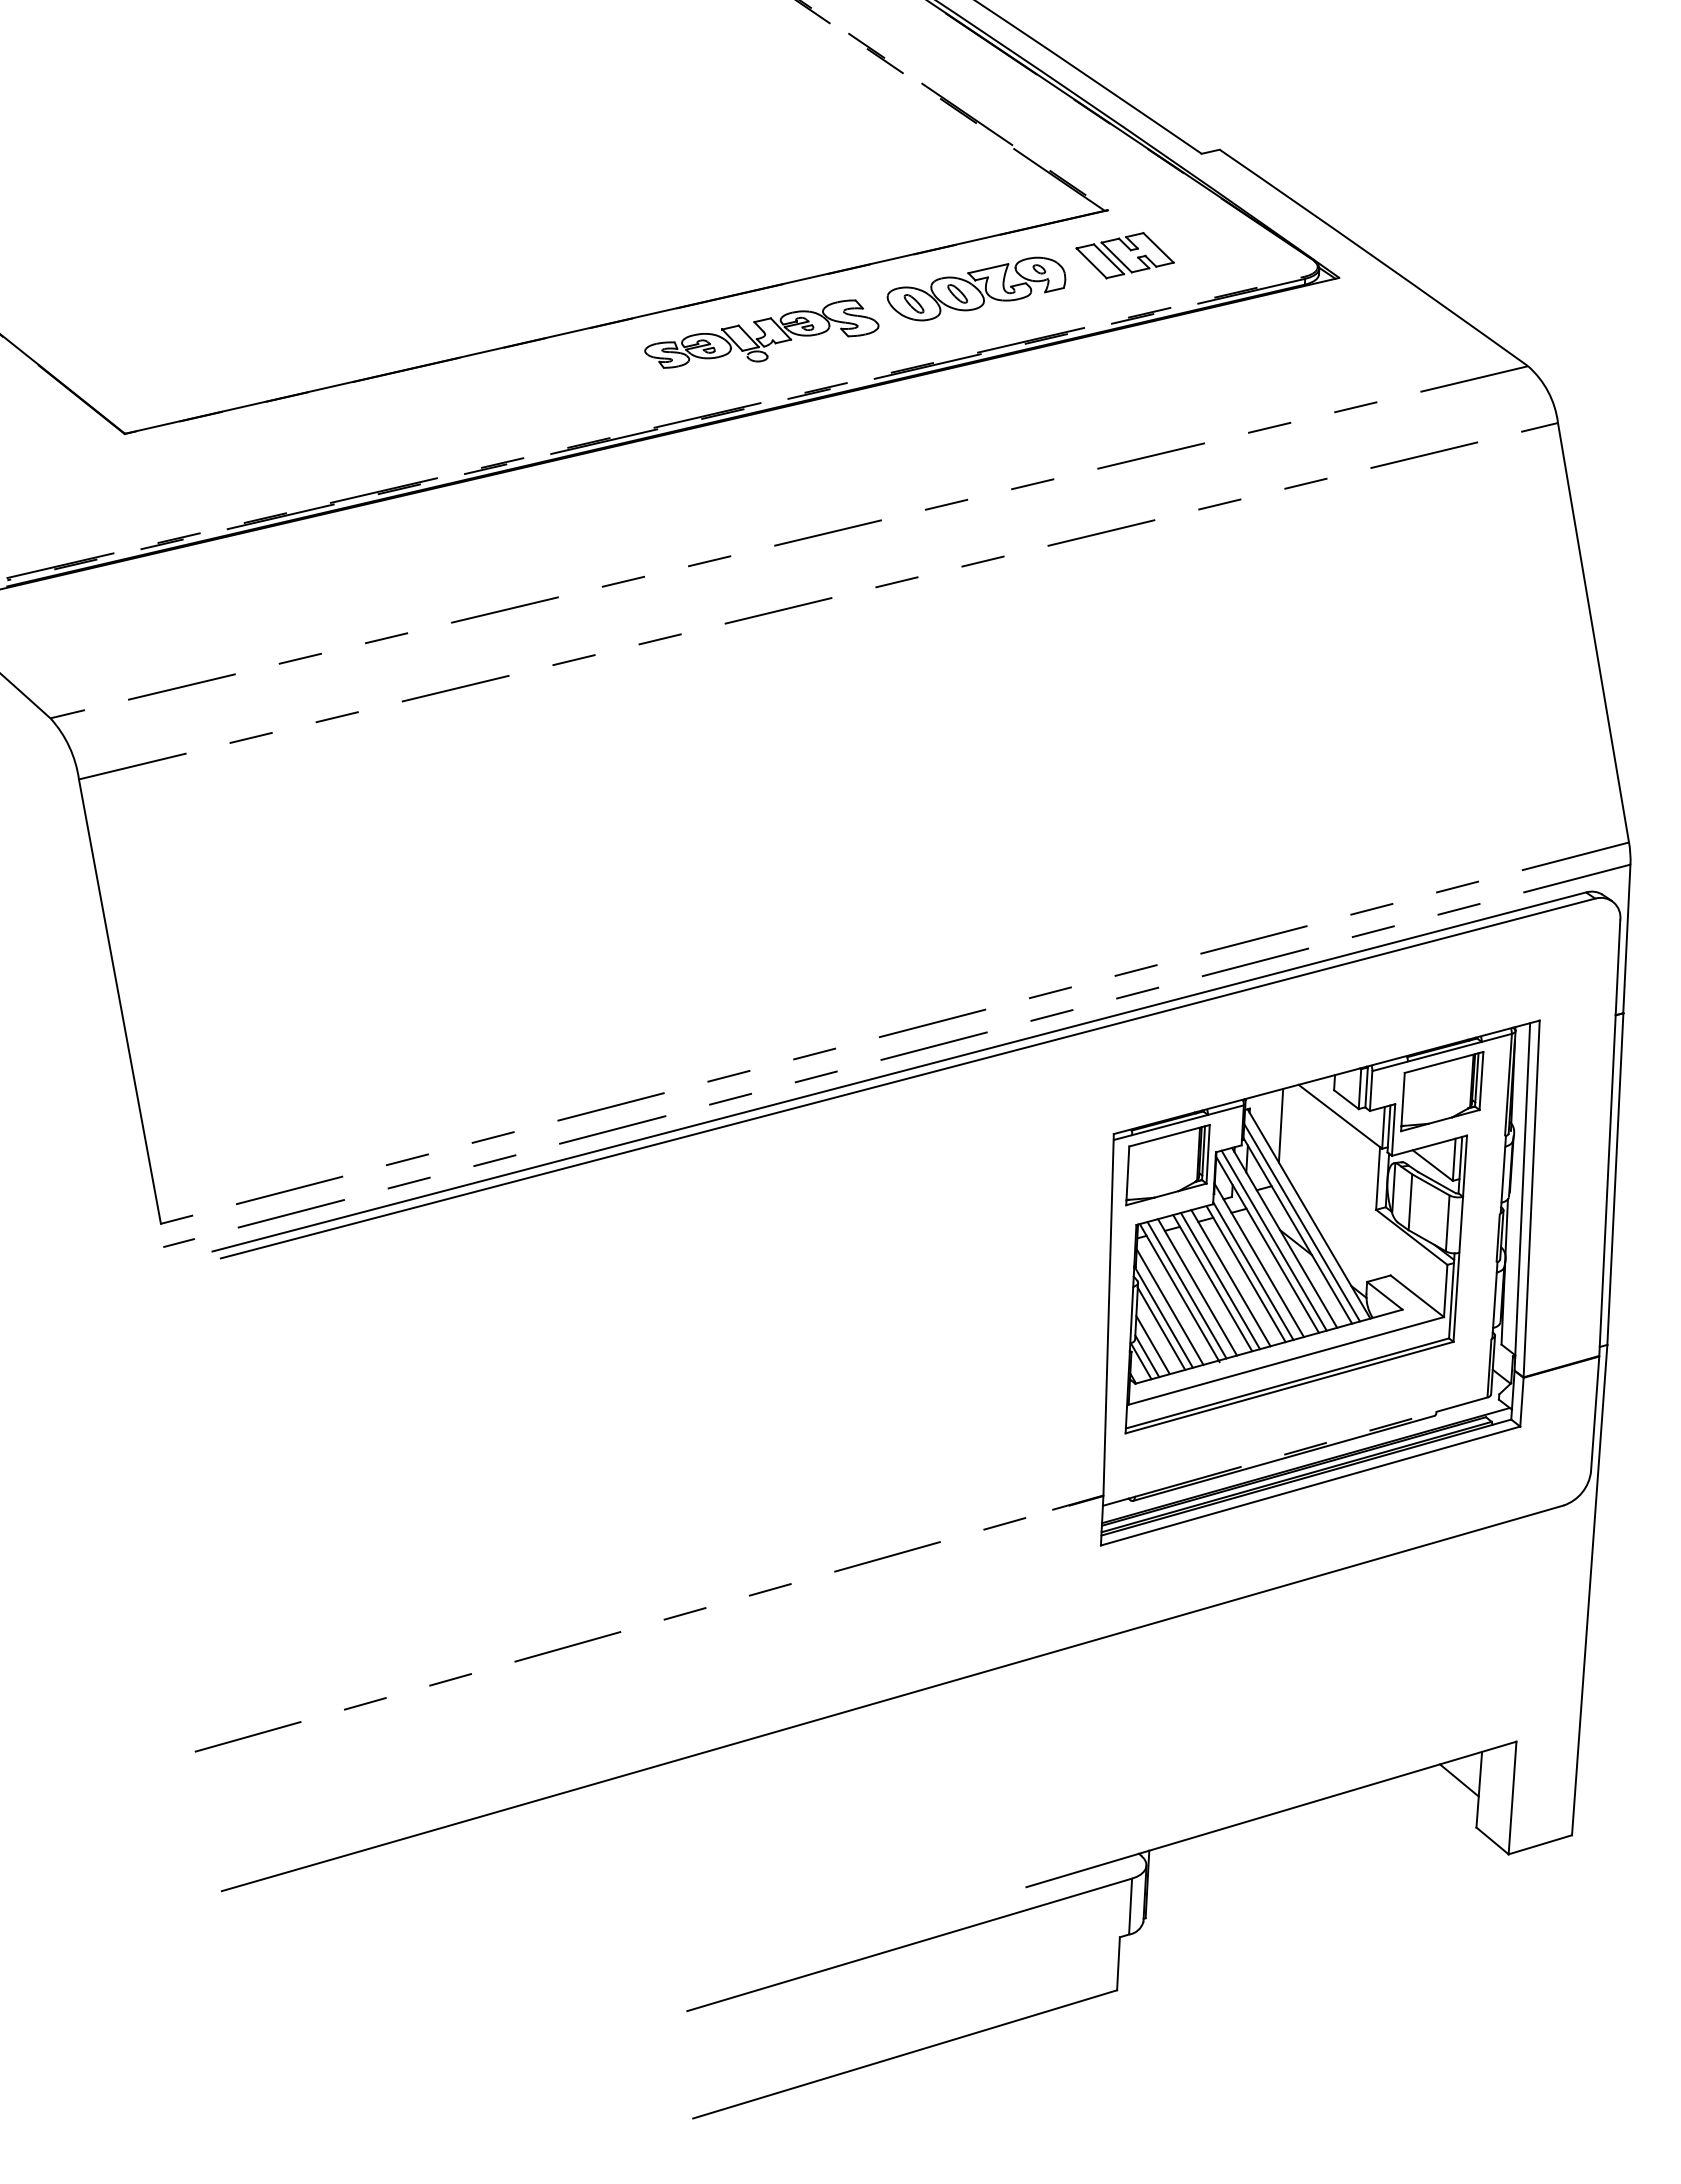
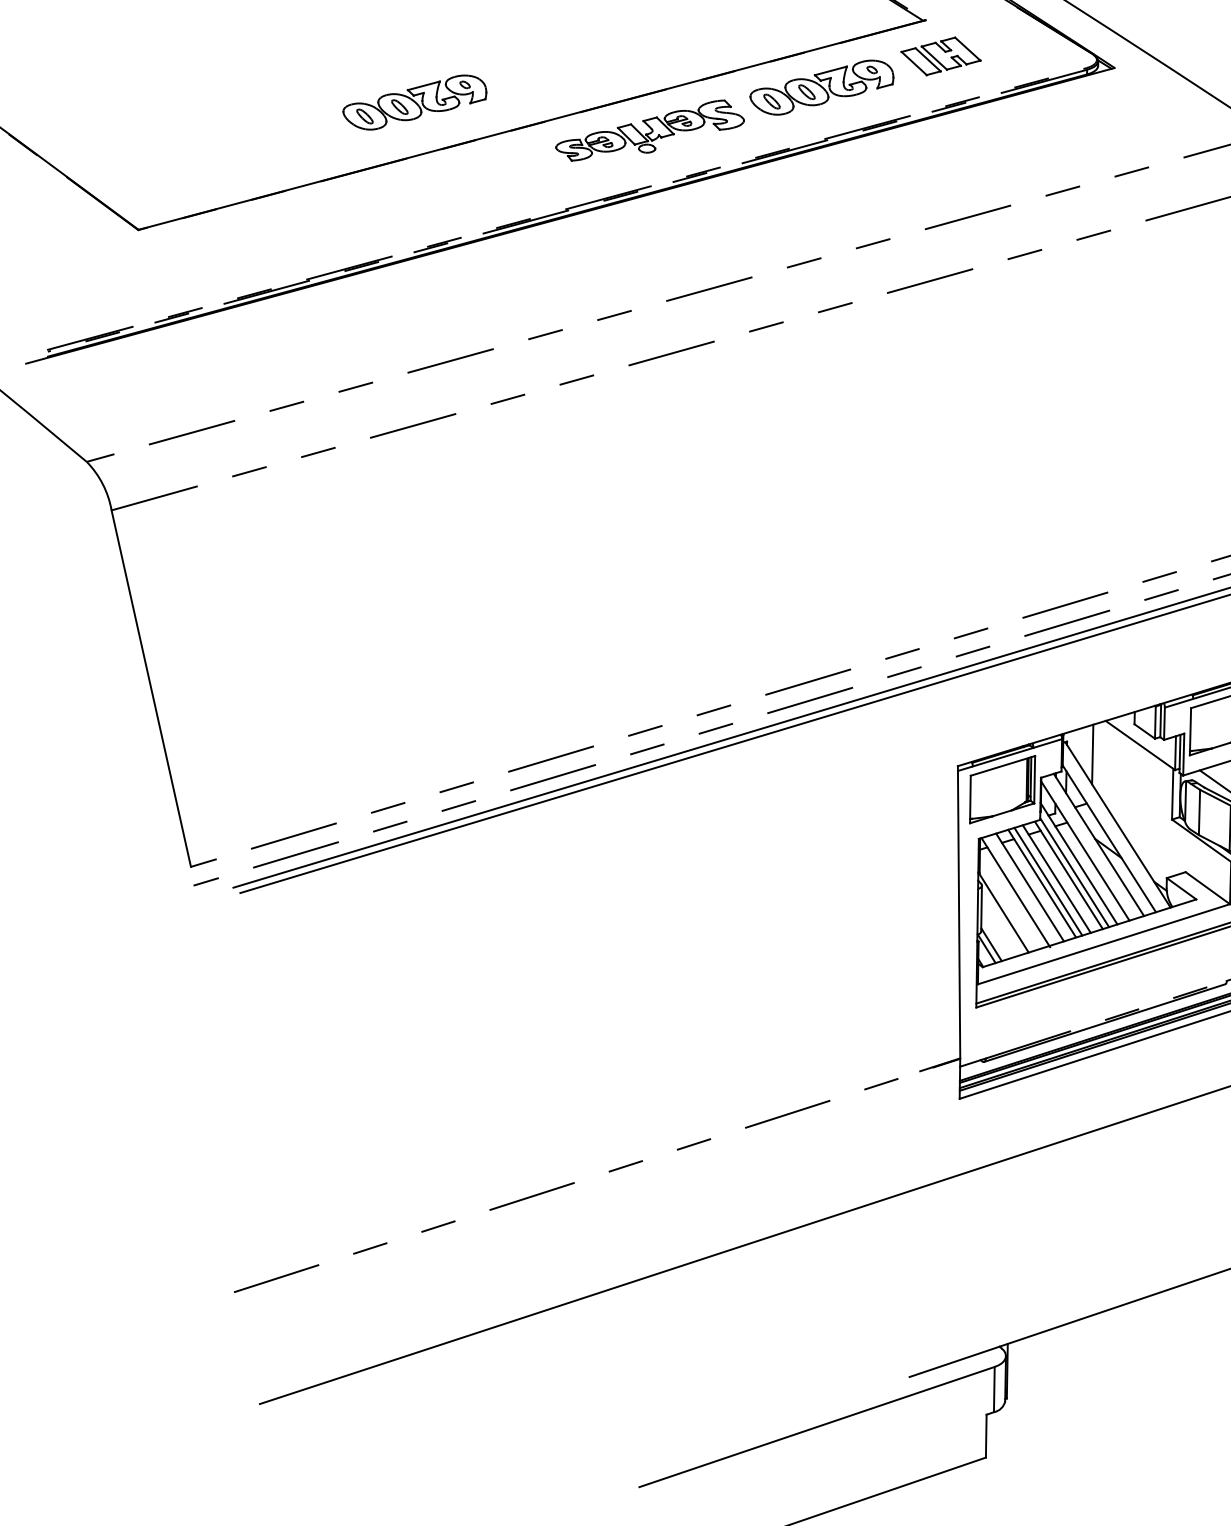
part: (472, 288) -> (414, 102), added
line: (1302, 1222) -> (1112, 831), removed
line: (1273, 1240) -> (1090, 847), removed
line: (1186, 1290) -> (1021, 890), removed
line: (1170, 1306) -> (1008, 903), removed
line: (1161, 1328) -> (1002, 921), removed
line: (1152, 1344) -> (995, 934), removed

